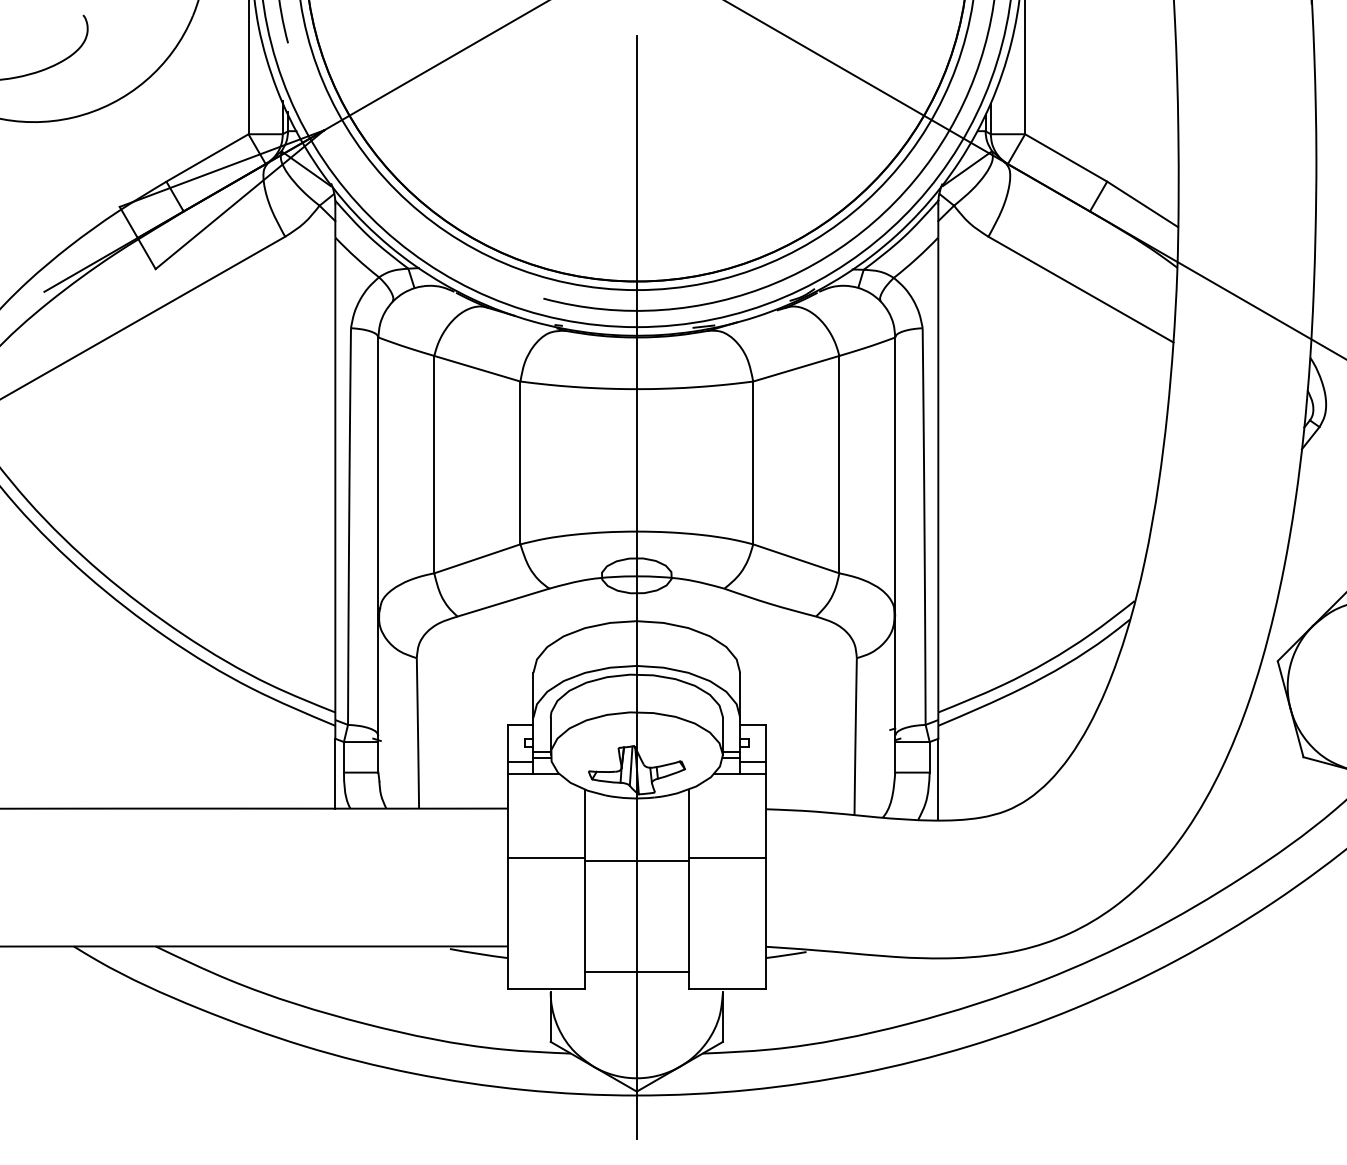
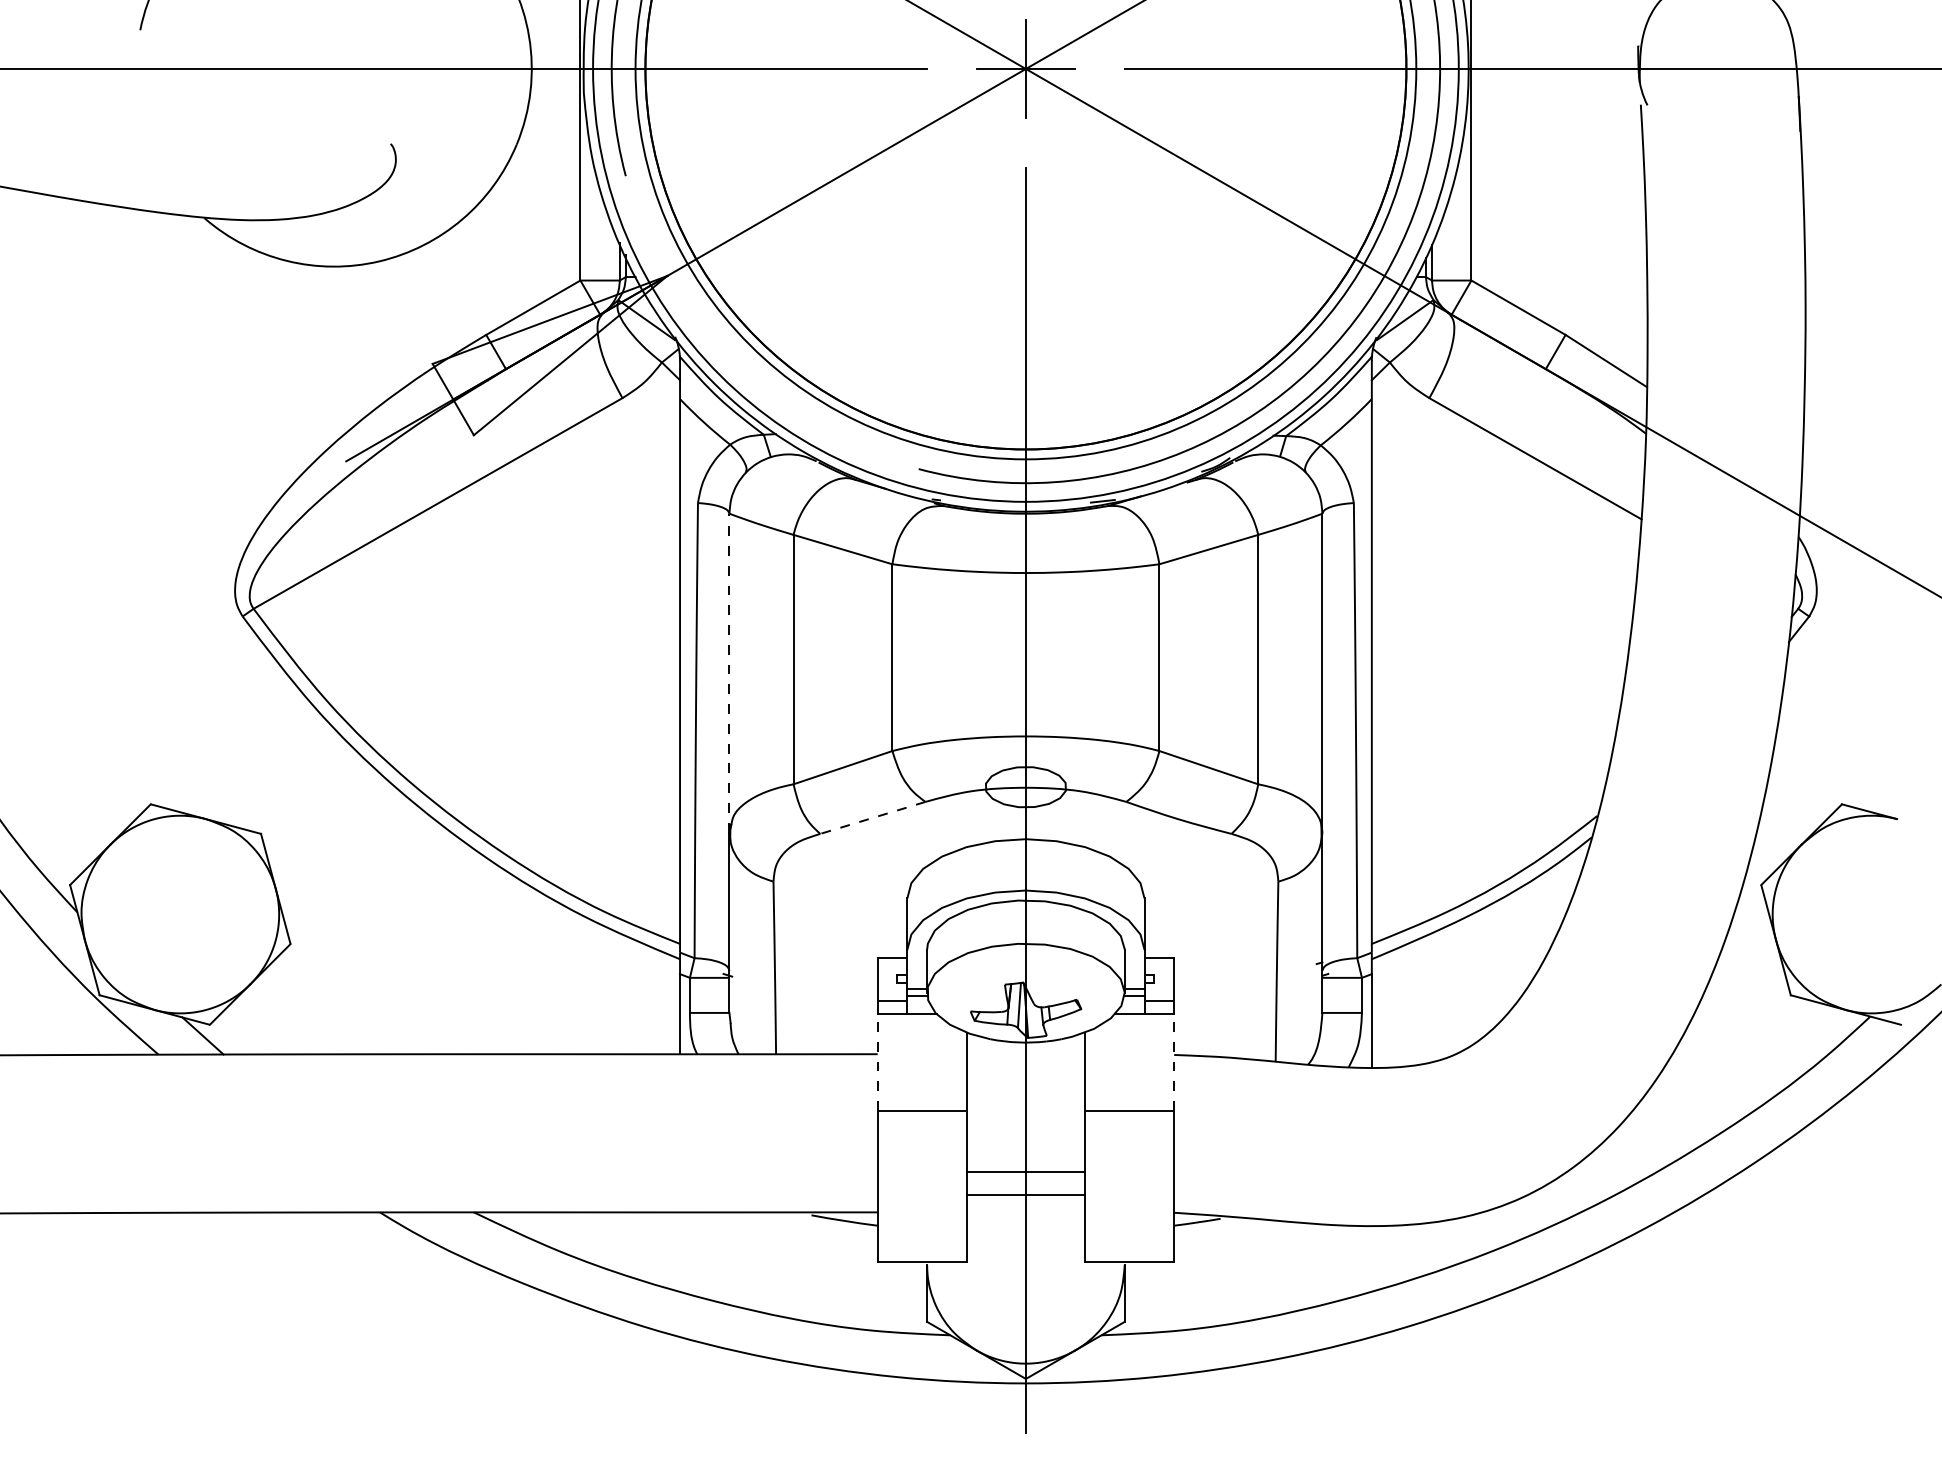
line: (378, 475) -> (729, 672), solid -> dashed
line: (503, 602) -> (872, 817), solid -> dashed
line: (507, 815) -> (877, 1062), solid -> dashed
line: (766, 815) -> (1174, 1062), solid -> dashed
line: (636, 861) -> (1025, 1172), moved
line: (636, 972) -> (1025, 1195), moved

